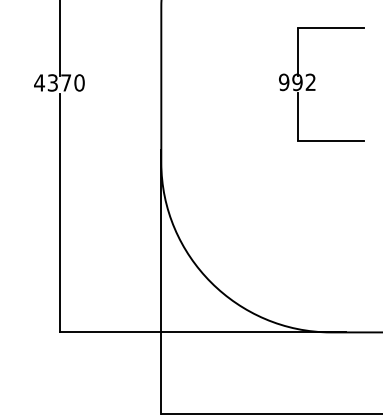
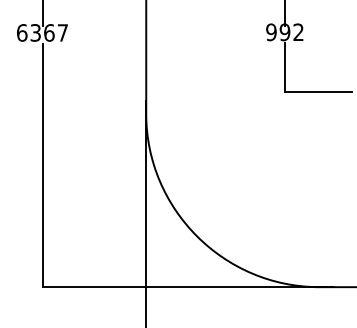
text: (59, 82) -> (42, 32), 4370 -> 6367

